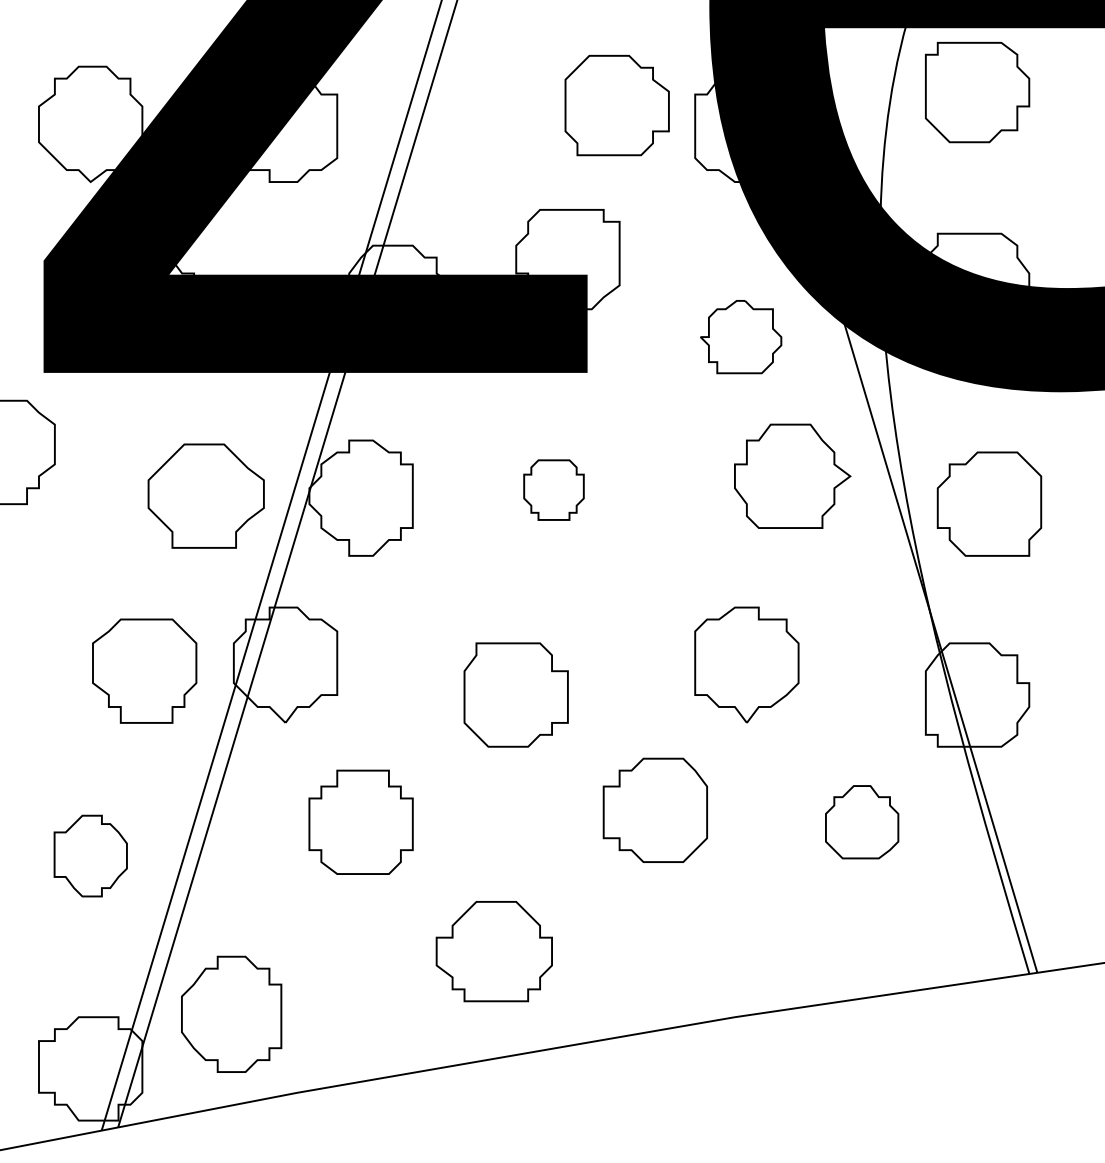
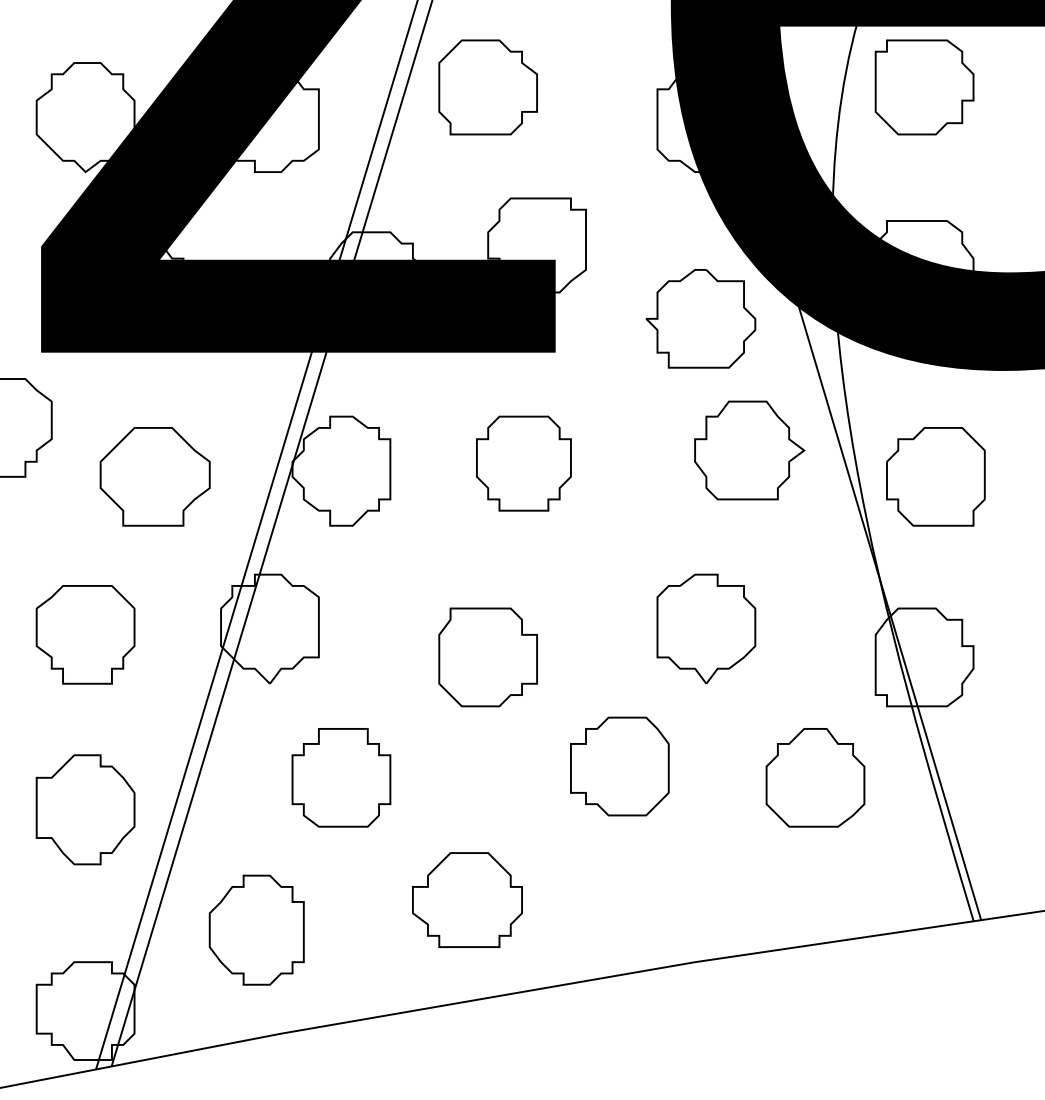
part: (616, 105) -> (487, 87), moved
part: (740, 336) -> (700, 318), size x1.43
part: (553, 489) -> (523, 462), size x1.67
part: (205, 495) -> (154, 476), moved
part: (144, 670) -> (85, 634), moved
part: (861, 821) -> (814, 777), size x1.43
part: (90, 855) -> (85, 809), size x1.43
part: (231, 1013) -> (256, 929), moved

